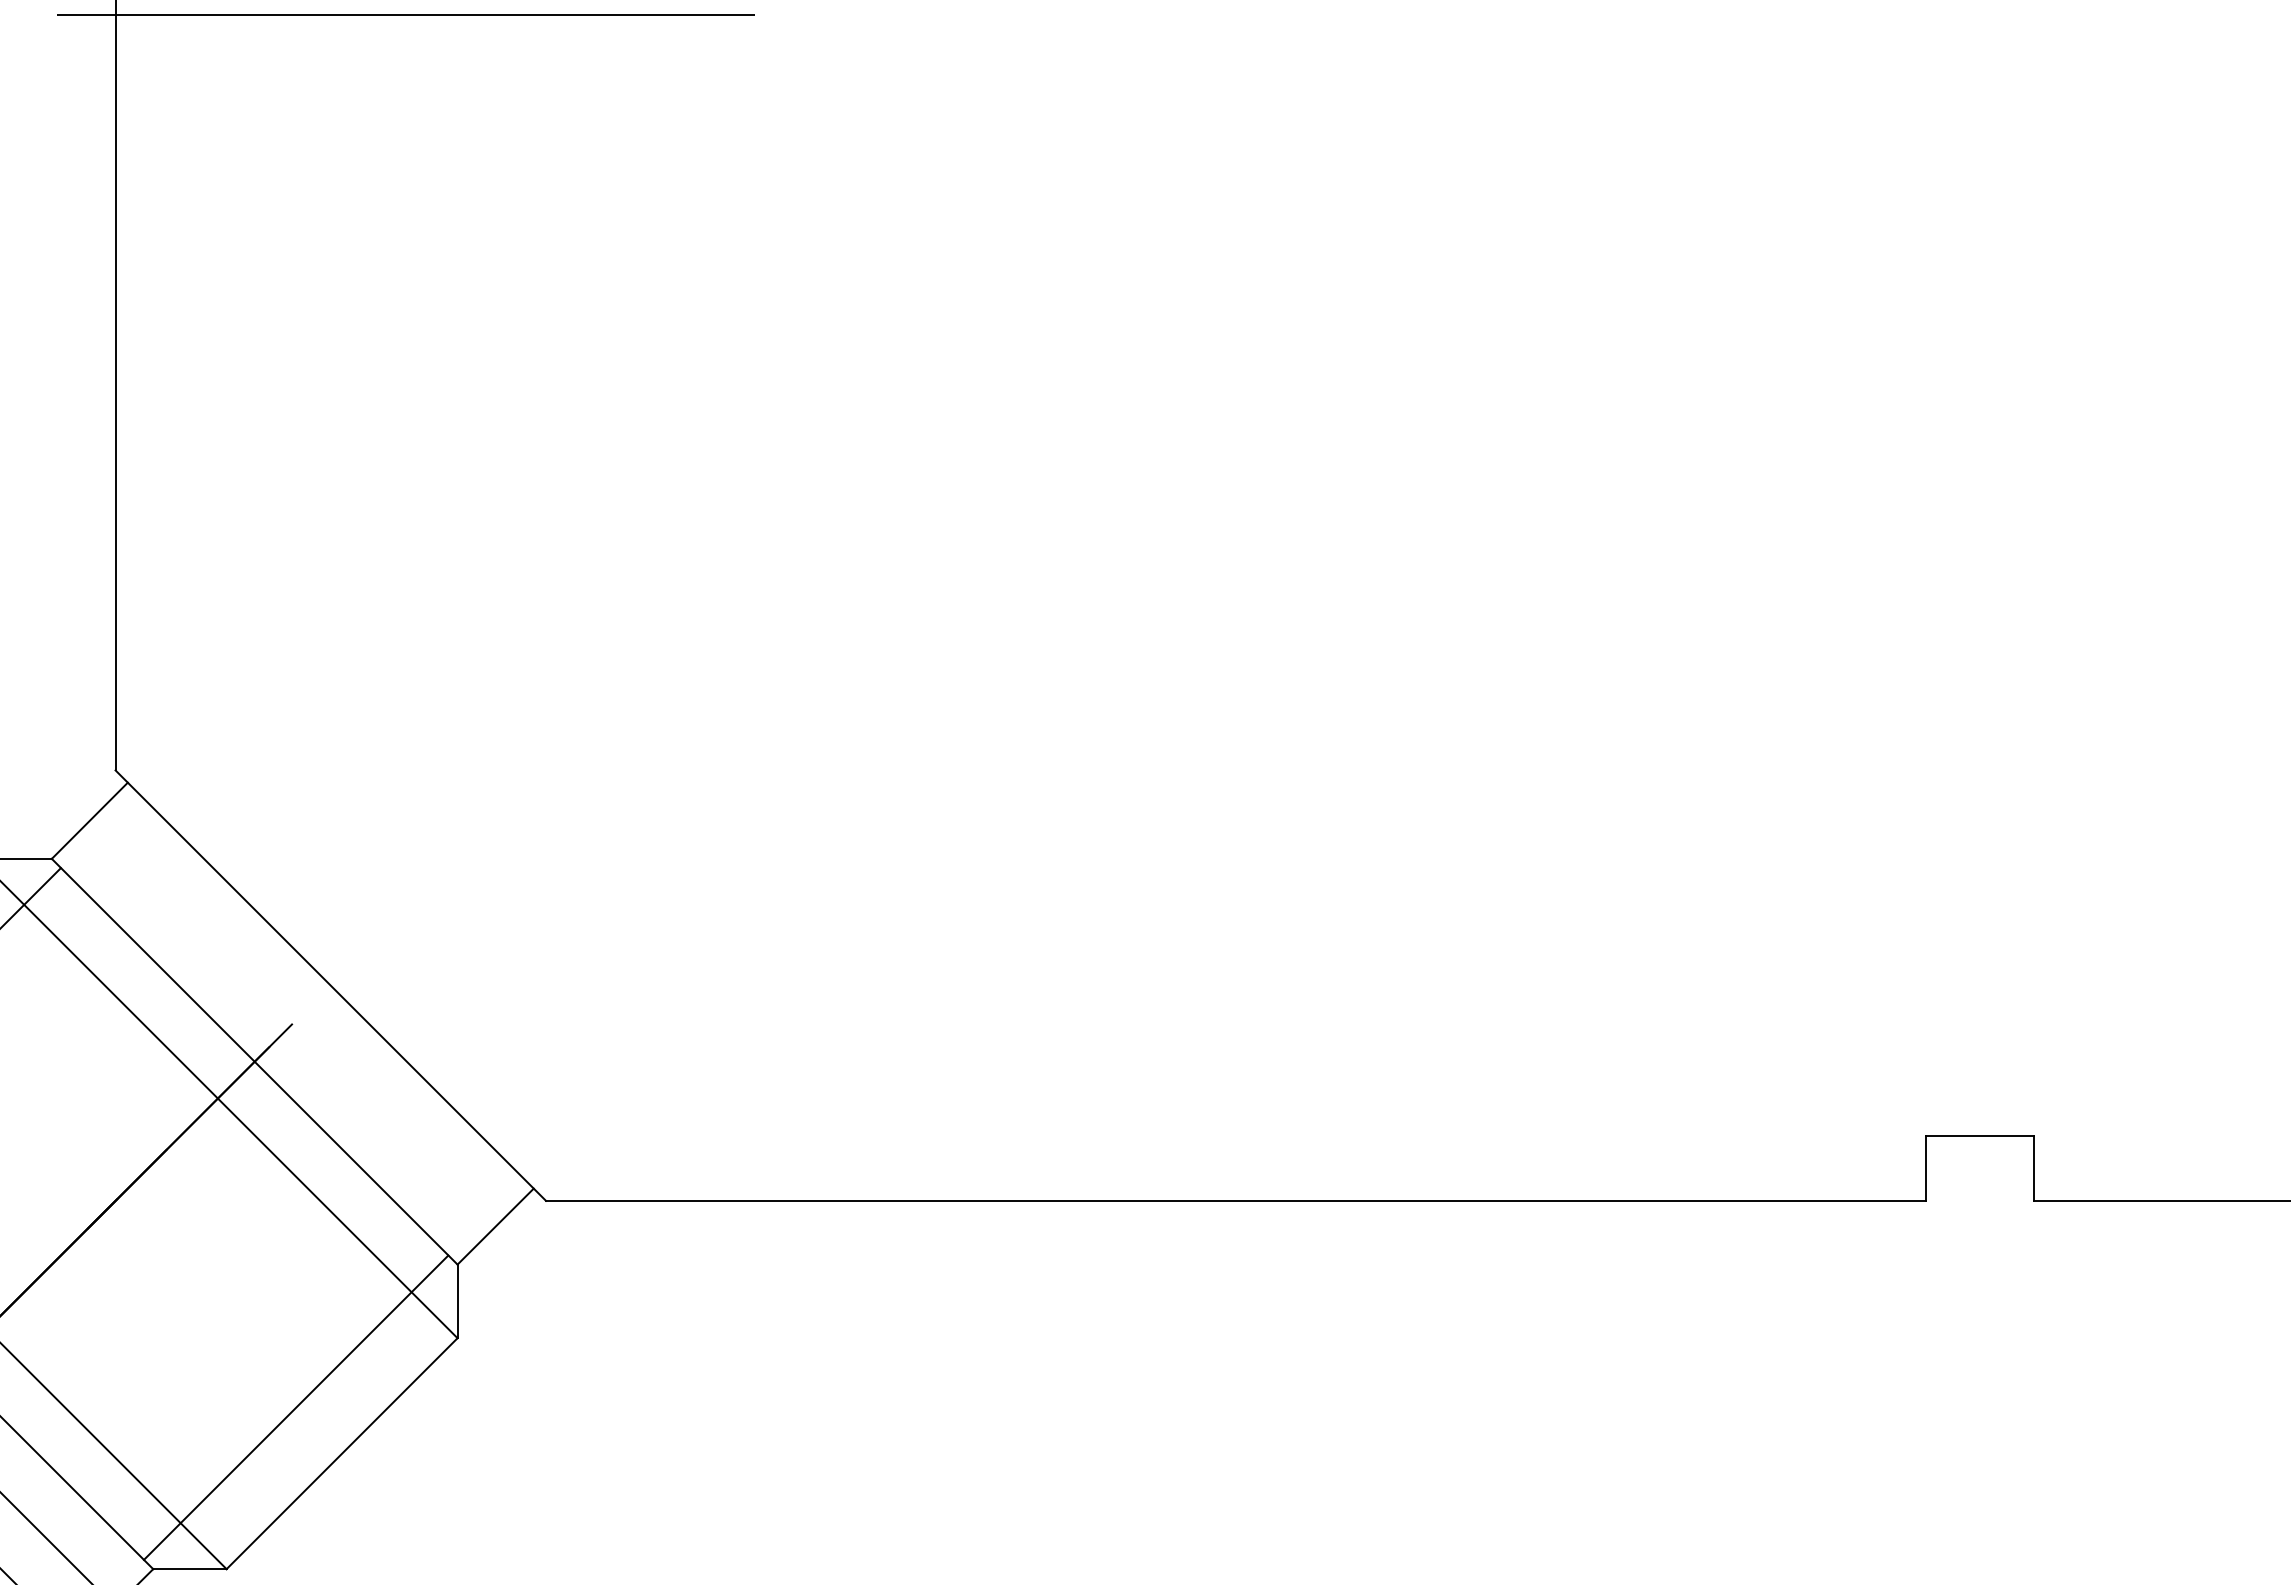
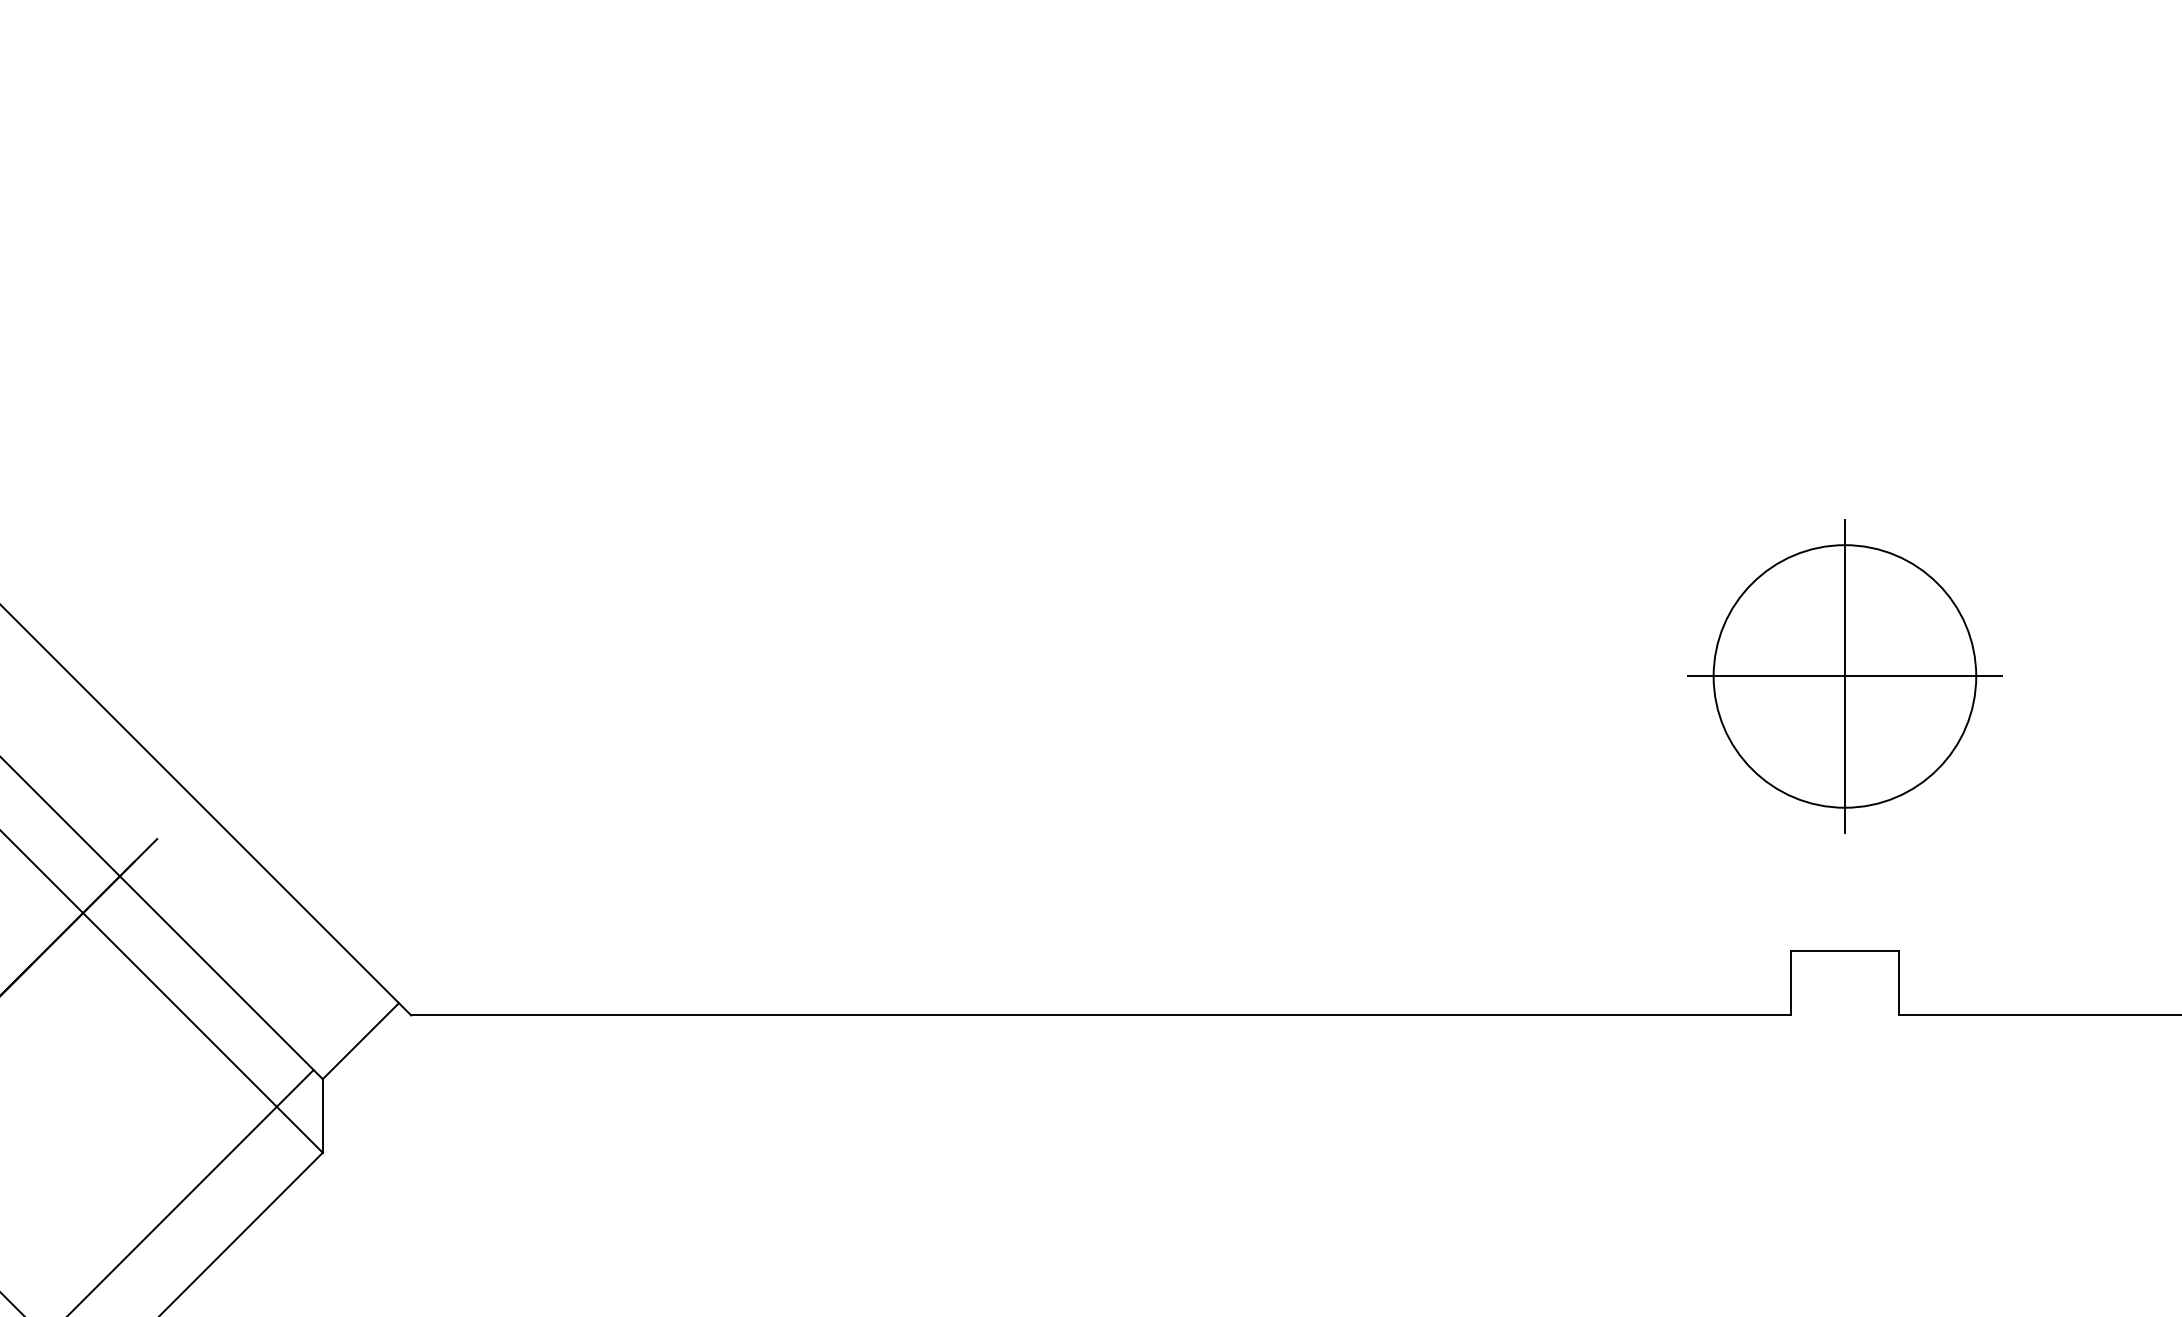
part: (1979, 861) -> (1844, 676), added

